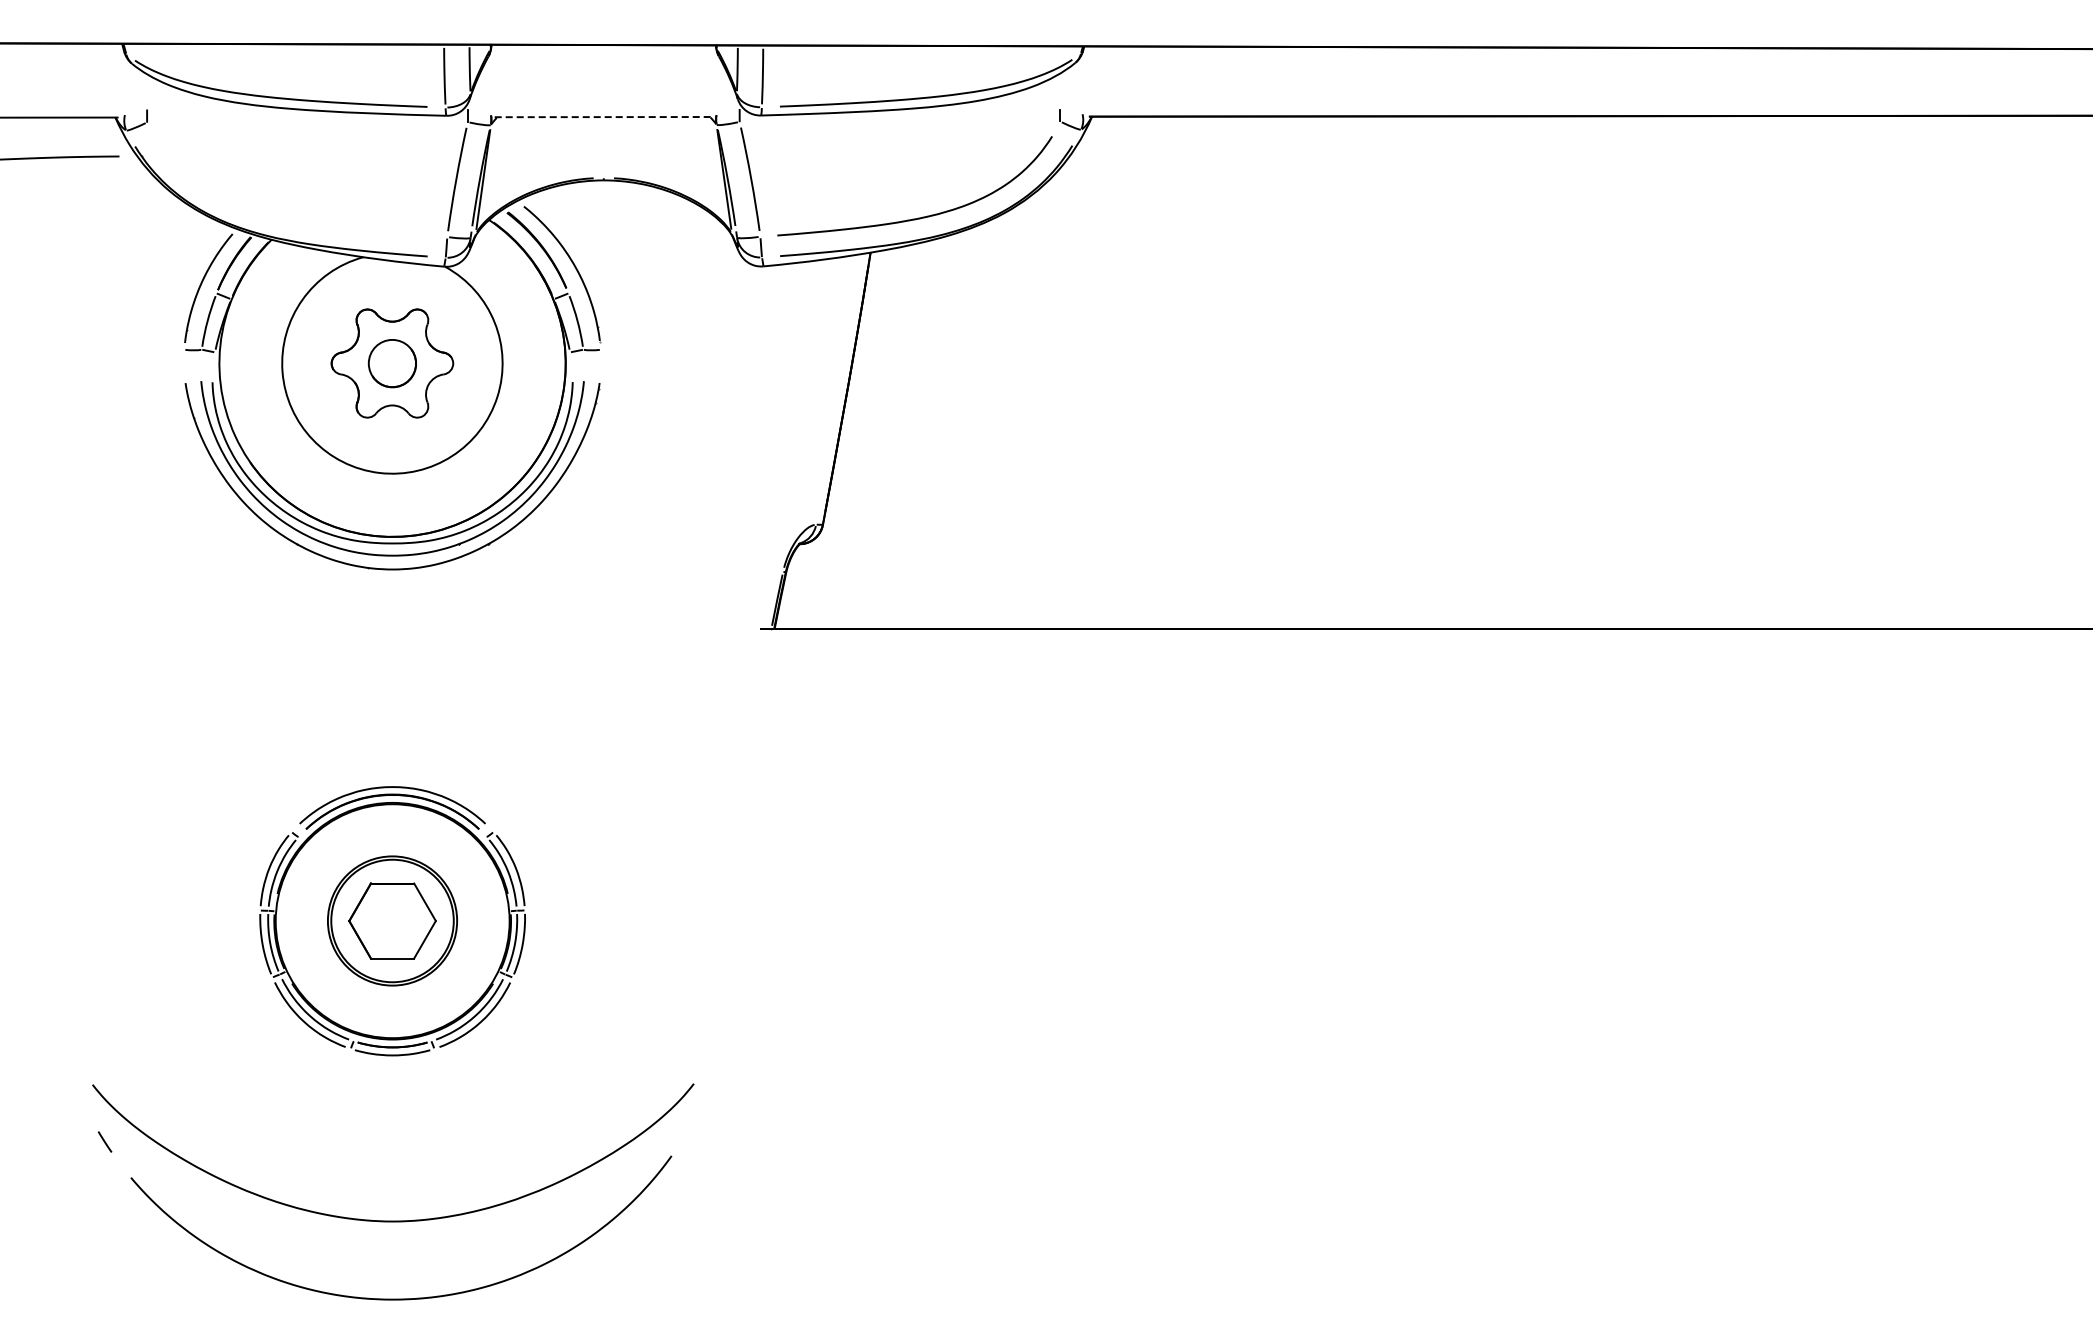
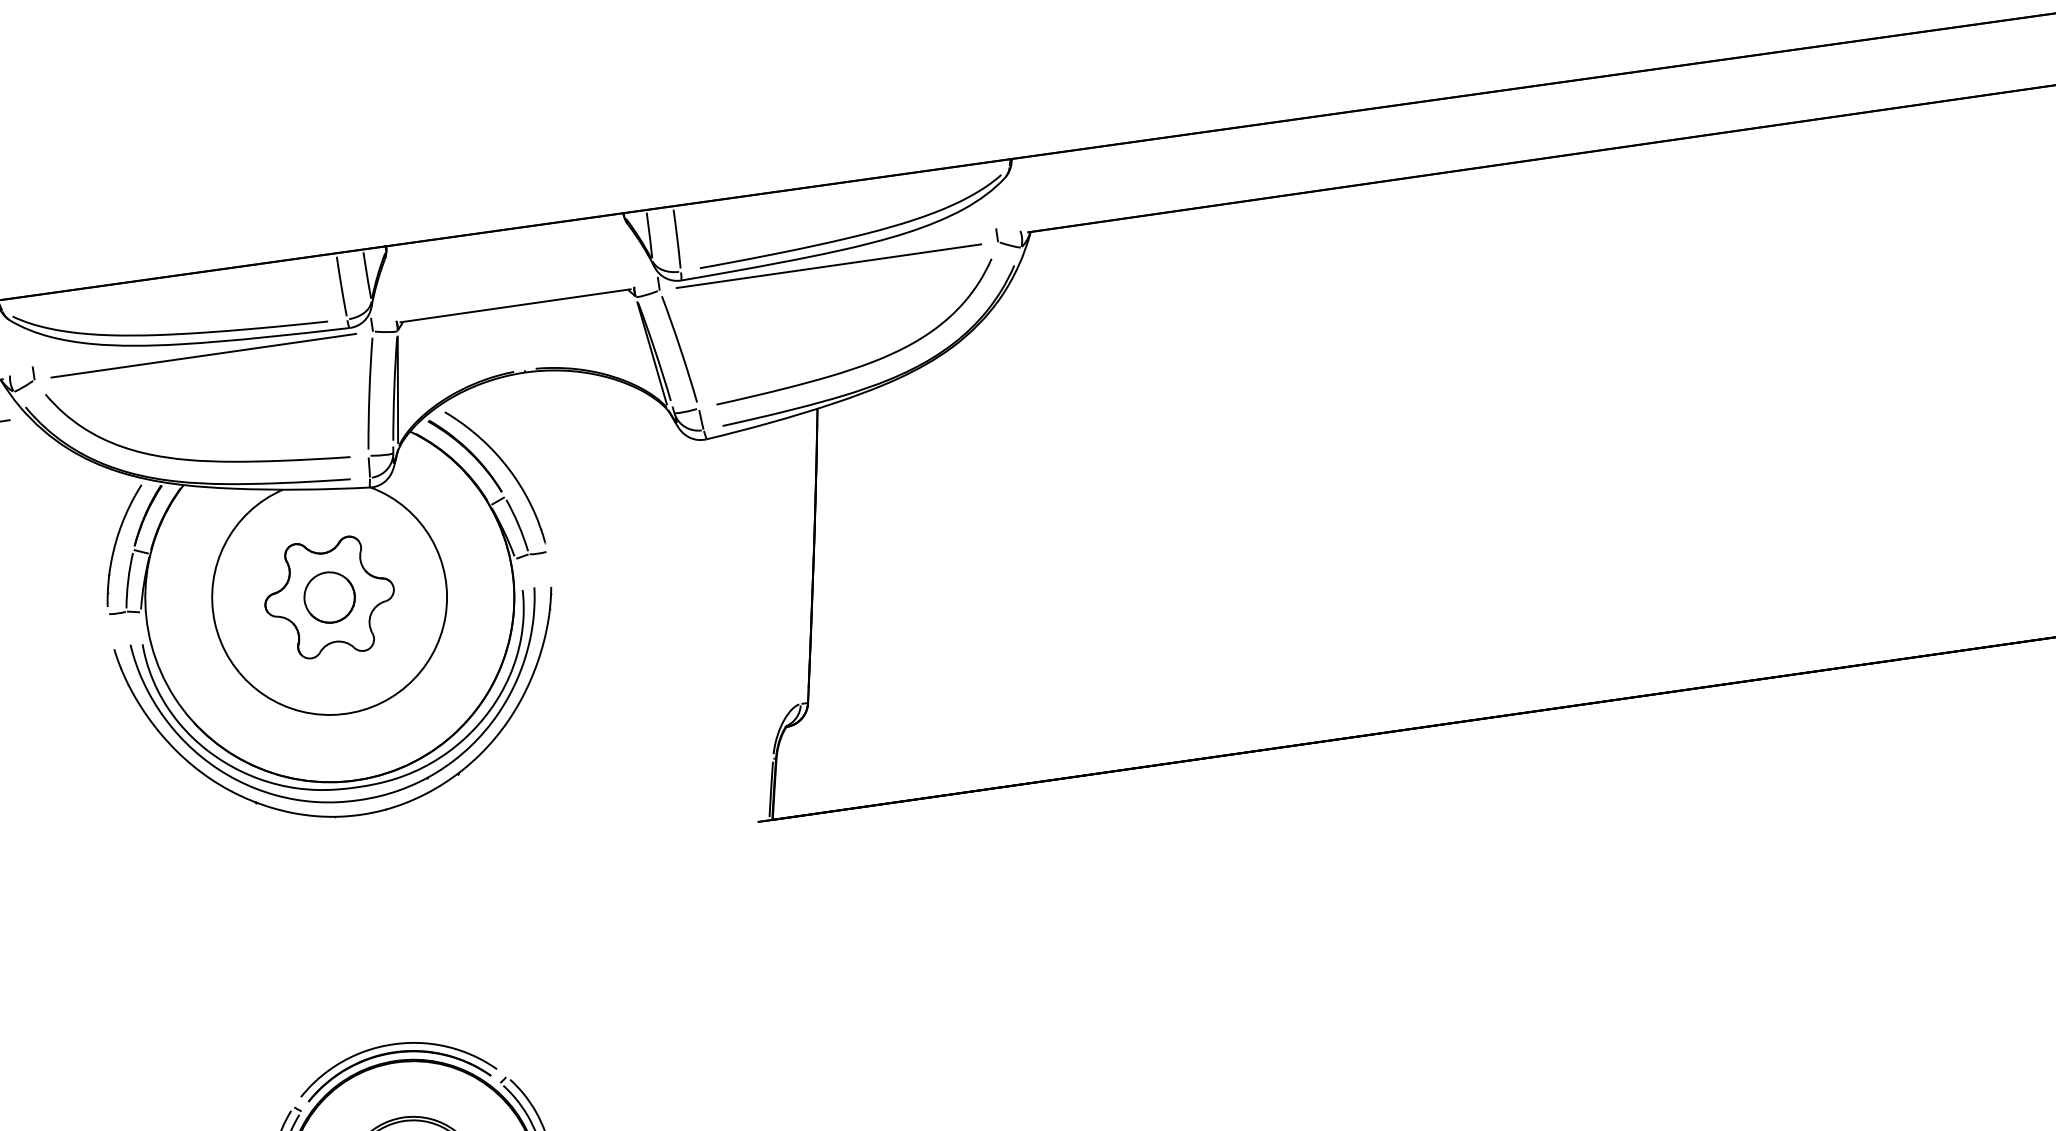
line: (604, 117) -> (516, 306), dashed -> solid
line: (899, 121) -> (828, 266), added
line: (307, 122) -> (203, 355), added
curve: (286, 217) -> (195, 459), added

